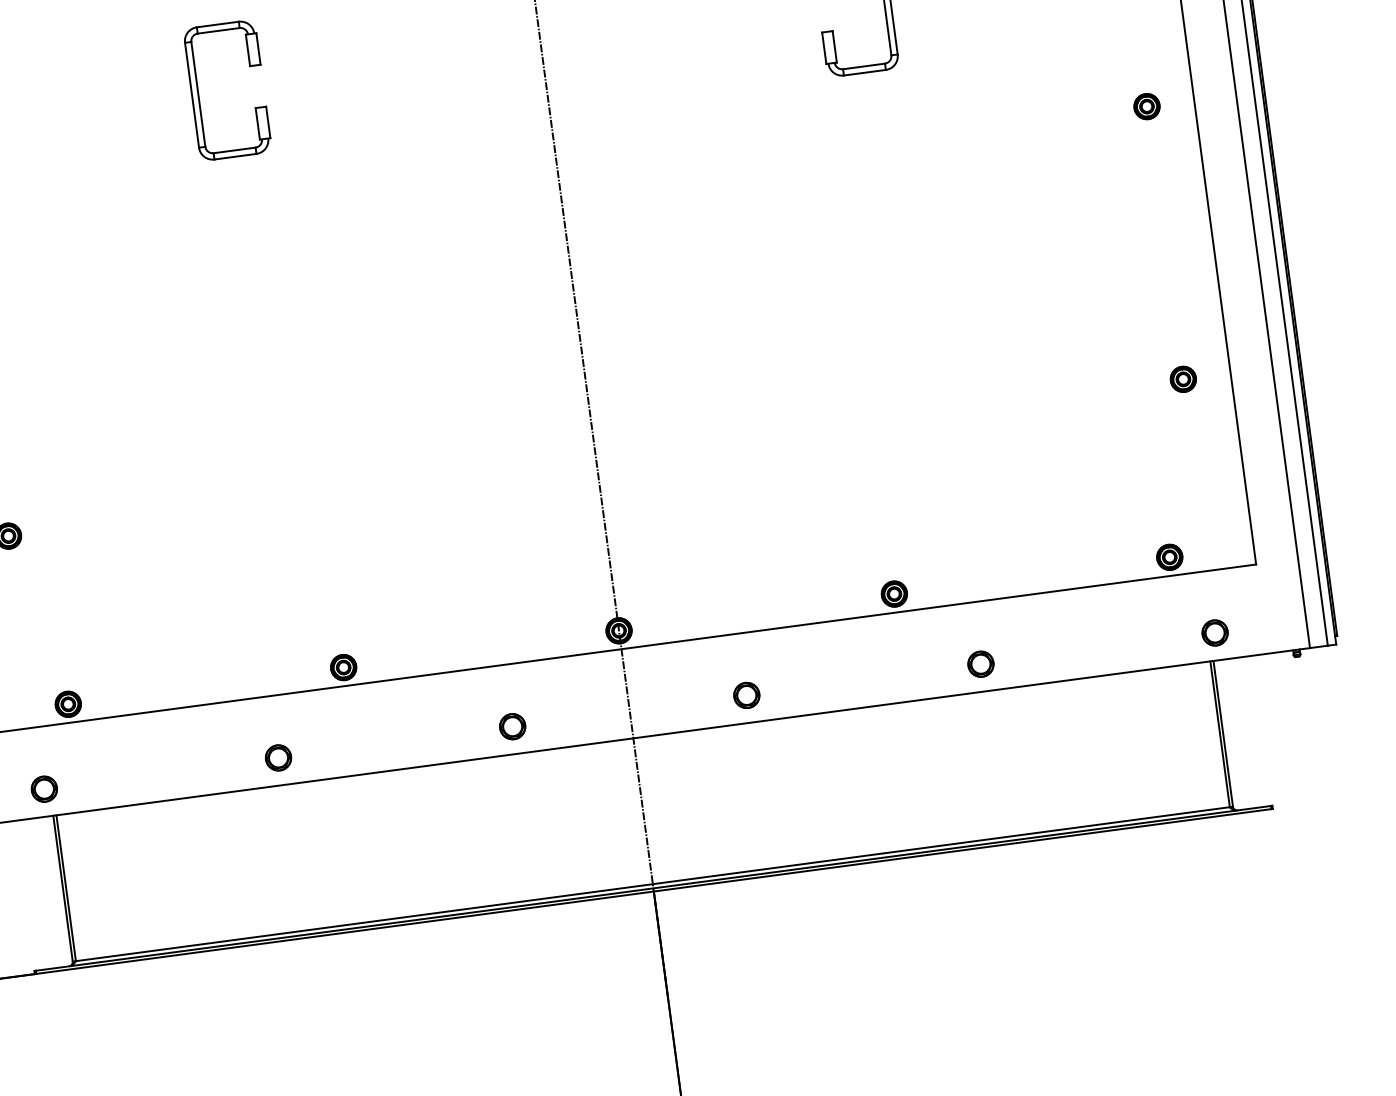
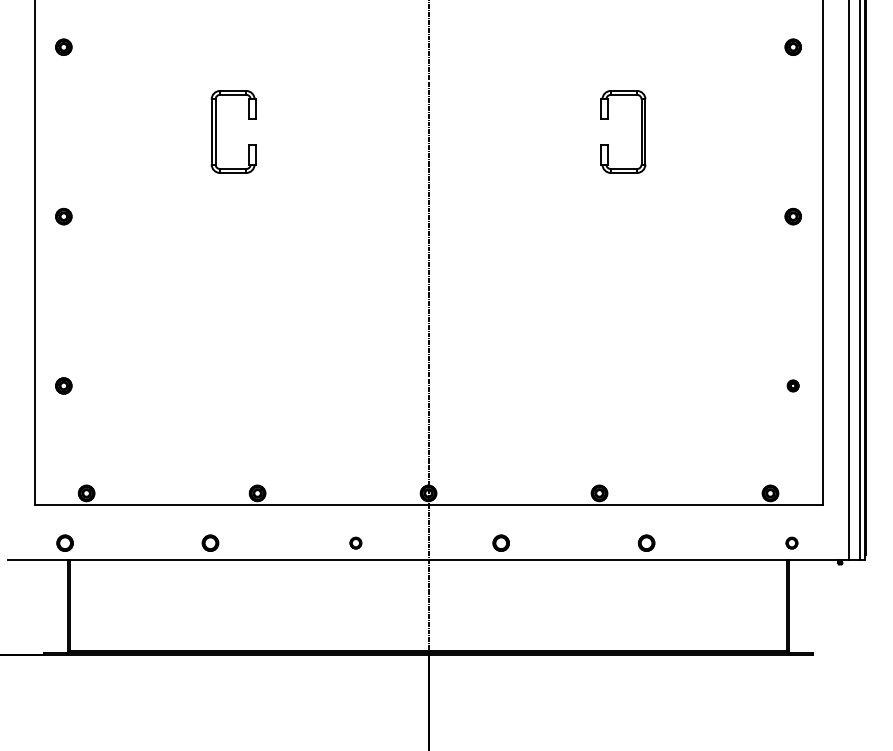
part: (1182, 378) -> (792, 385), size x0.7
part: (1214, 631) -> (791, 542), size x0.7
part: (511, 725) -> (355, 542), size x0.7

